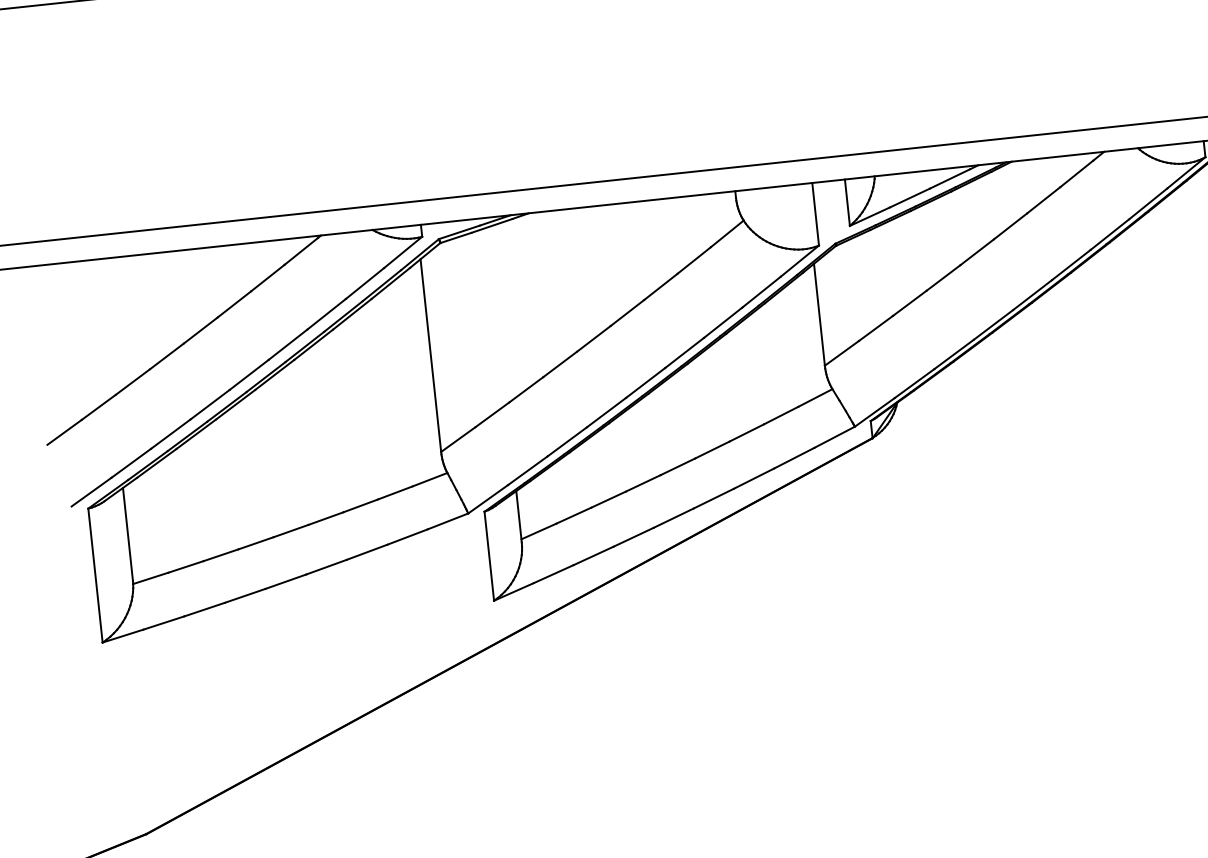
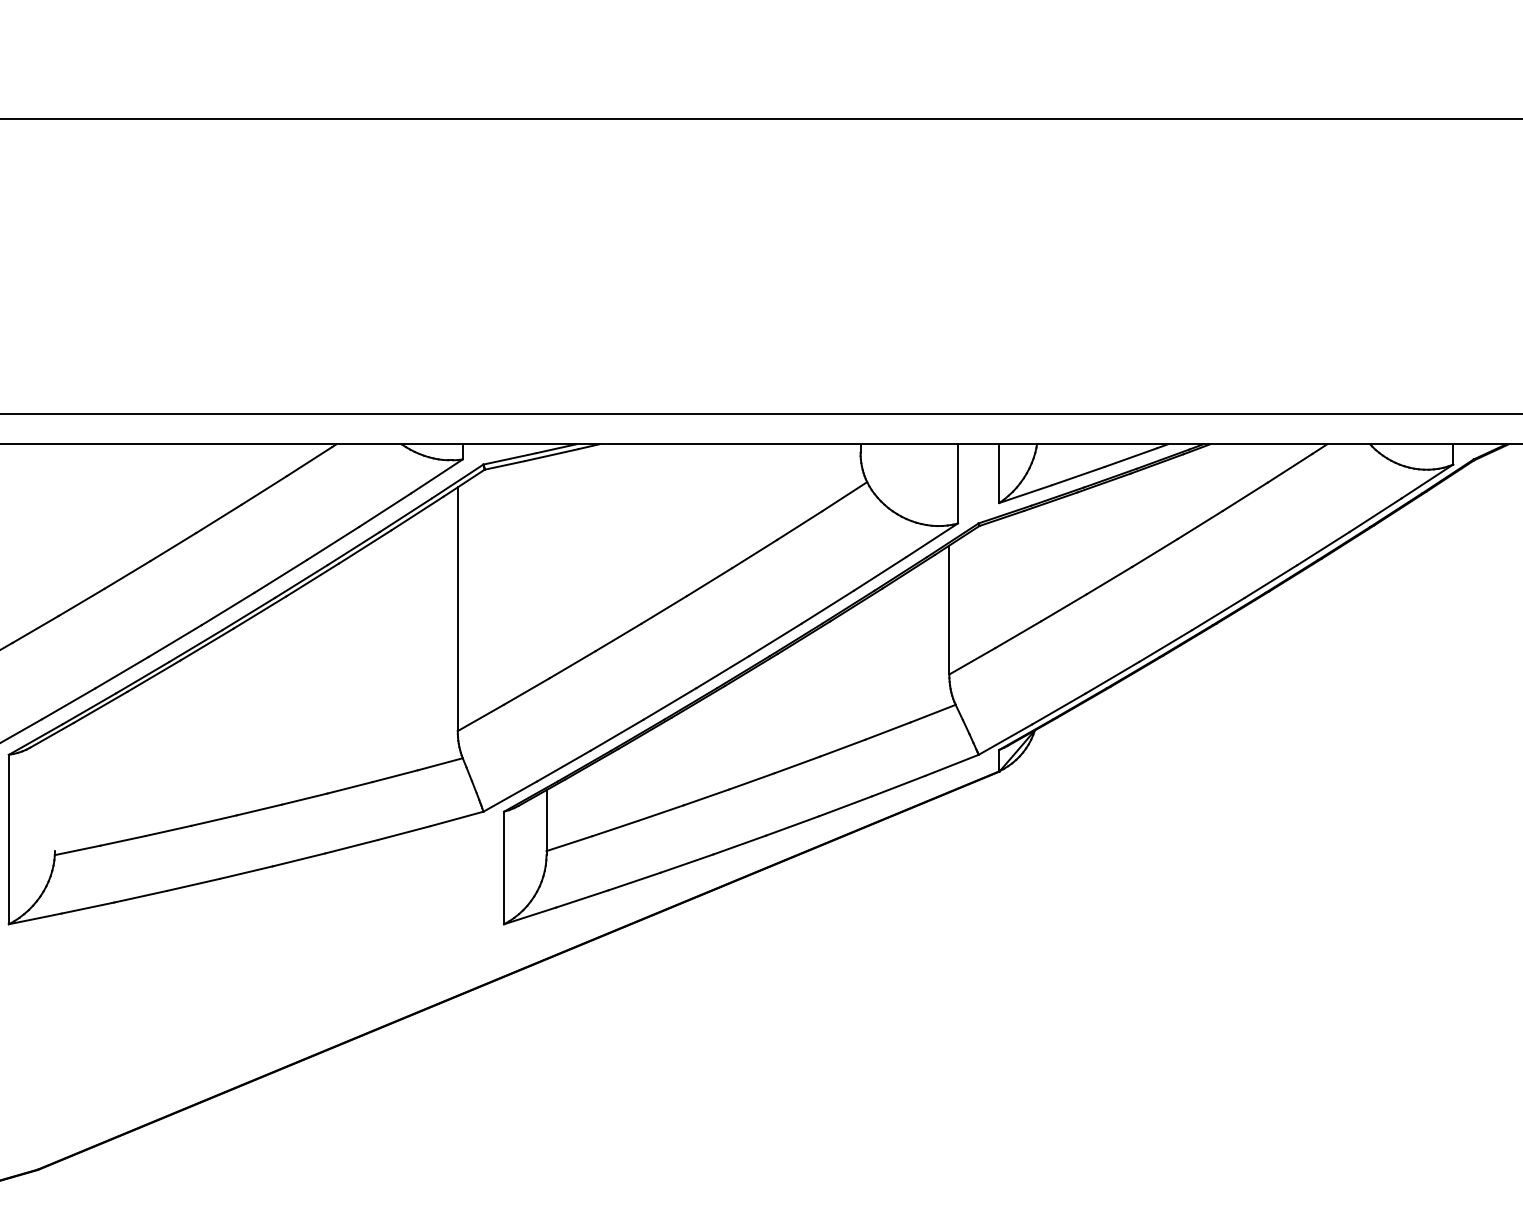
line: (128, 534) -> (55, 792), removed

